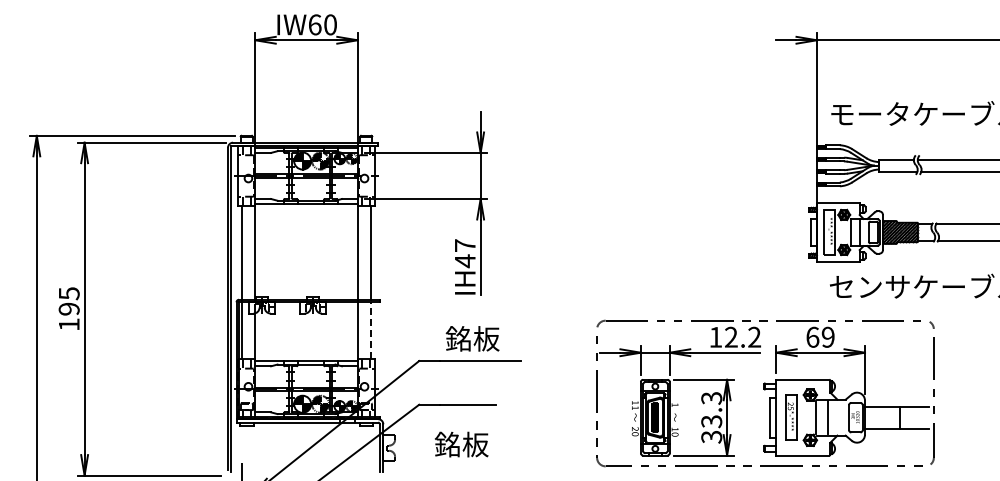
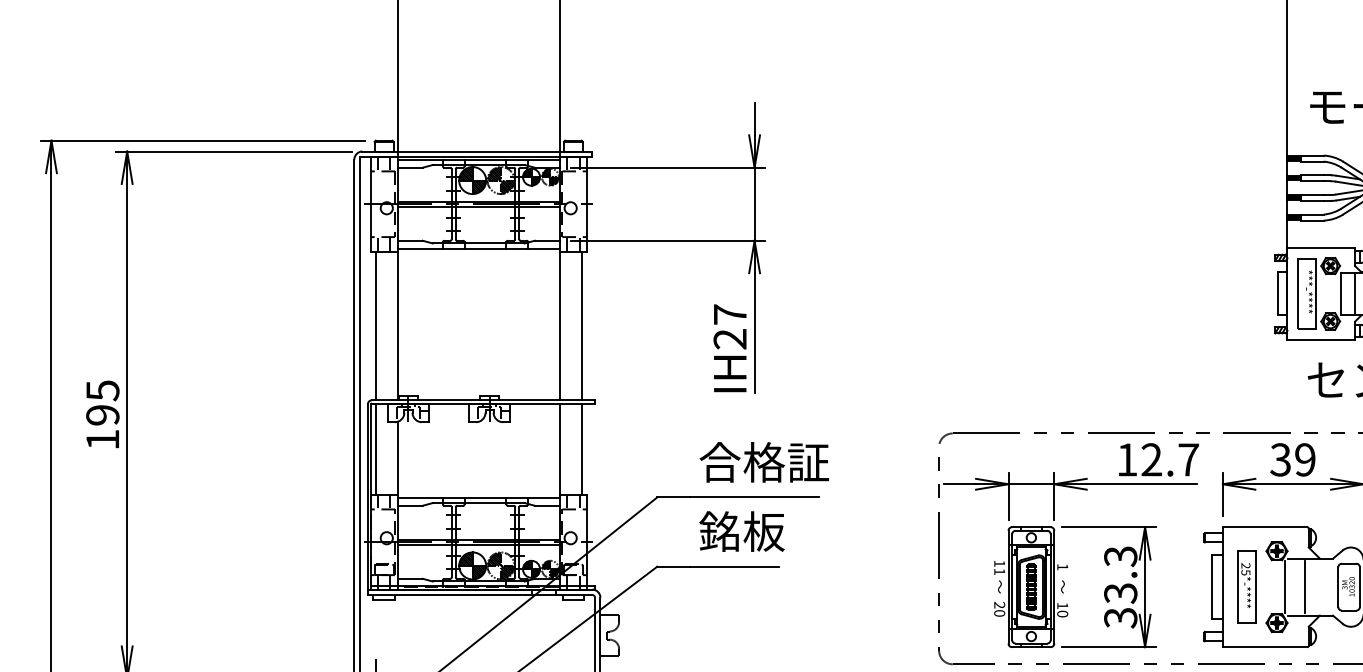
text: (464, 261) -> (729, 339), IH47 -> IH27
line: (371, 330) -> (581, 449), dashed -> solid
text: (754, 336) -> (1188, 458), 12.2 -> 12.7
text: (812, 336) -> (1280, 458), 69 -> 39
text: (486, 338) -> (763, 461), 銘板 -> 合格証
text: (461, 444) -> (741, 531), moved

